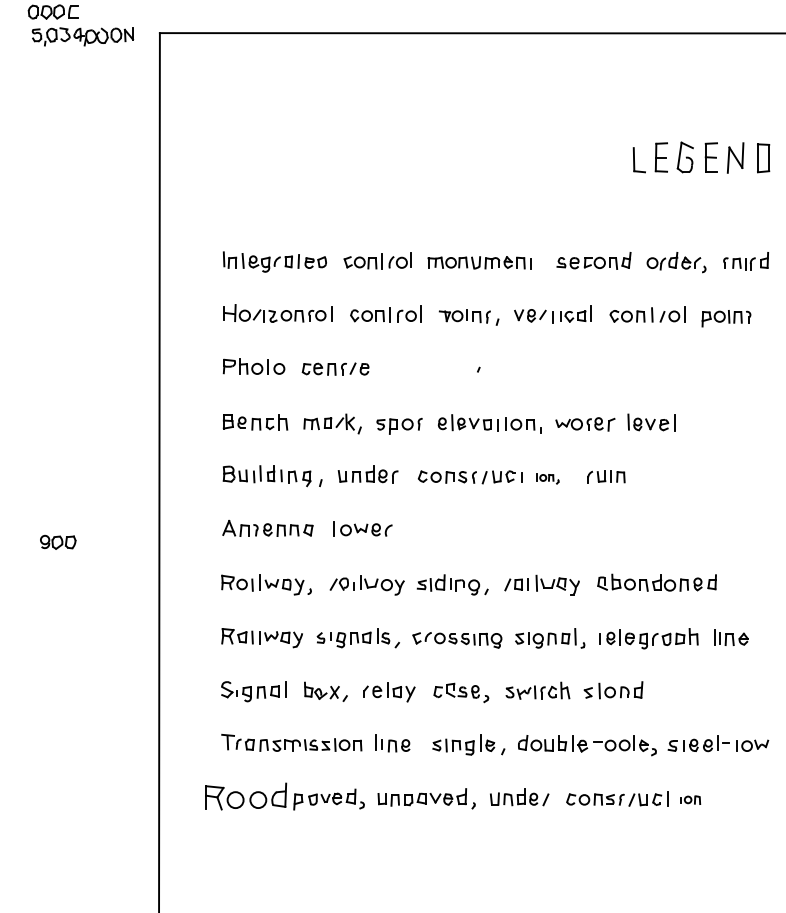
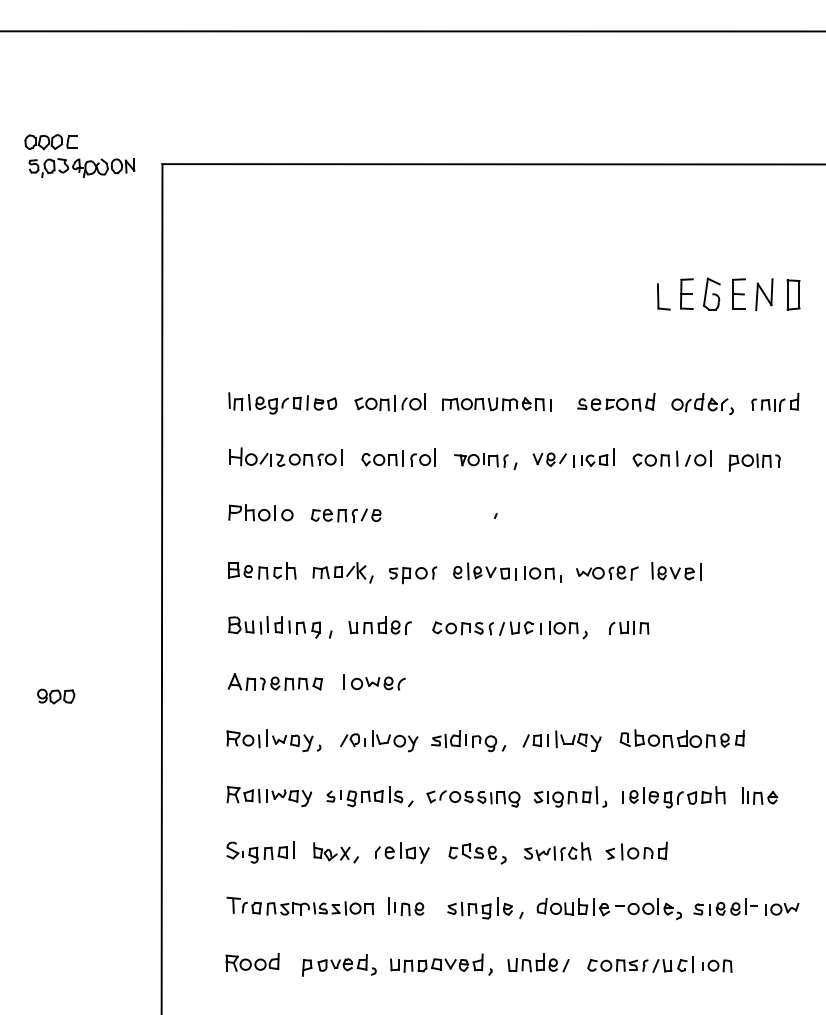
part: (548, 479) -> (568, 630), size x1.67
part: (246, 796) -> (252, 962), size x0.62
part: (690, 799) -> (717, 965), size x1.43

